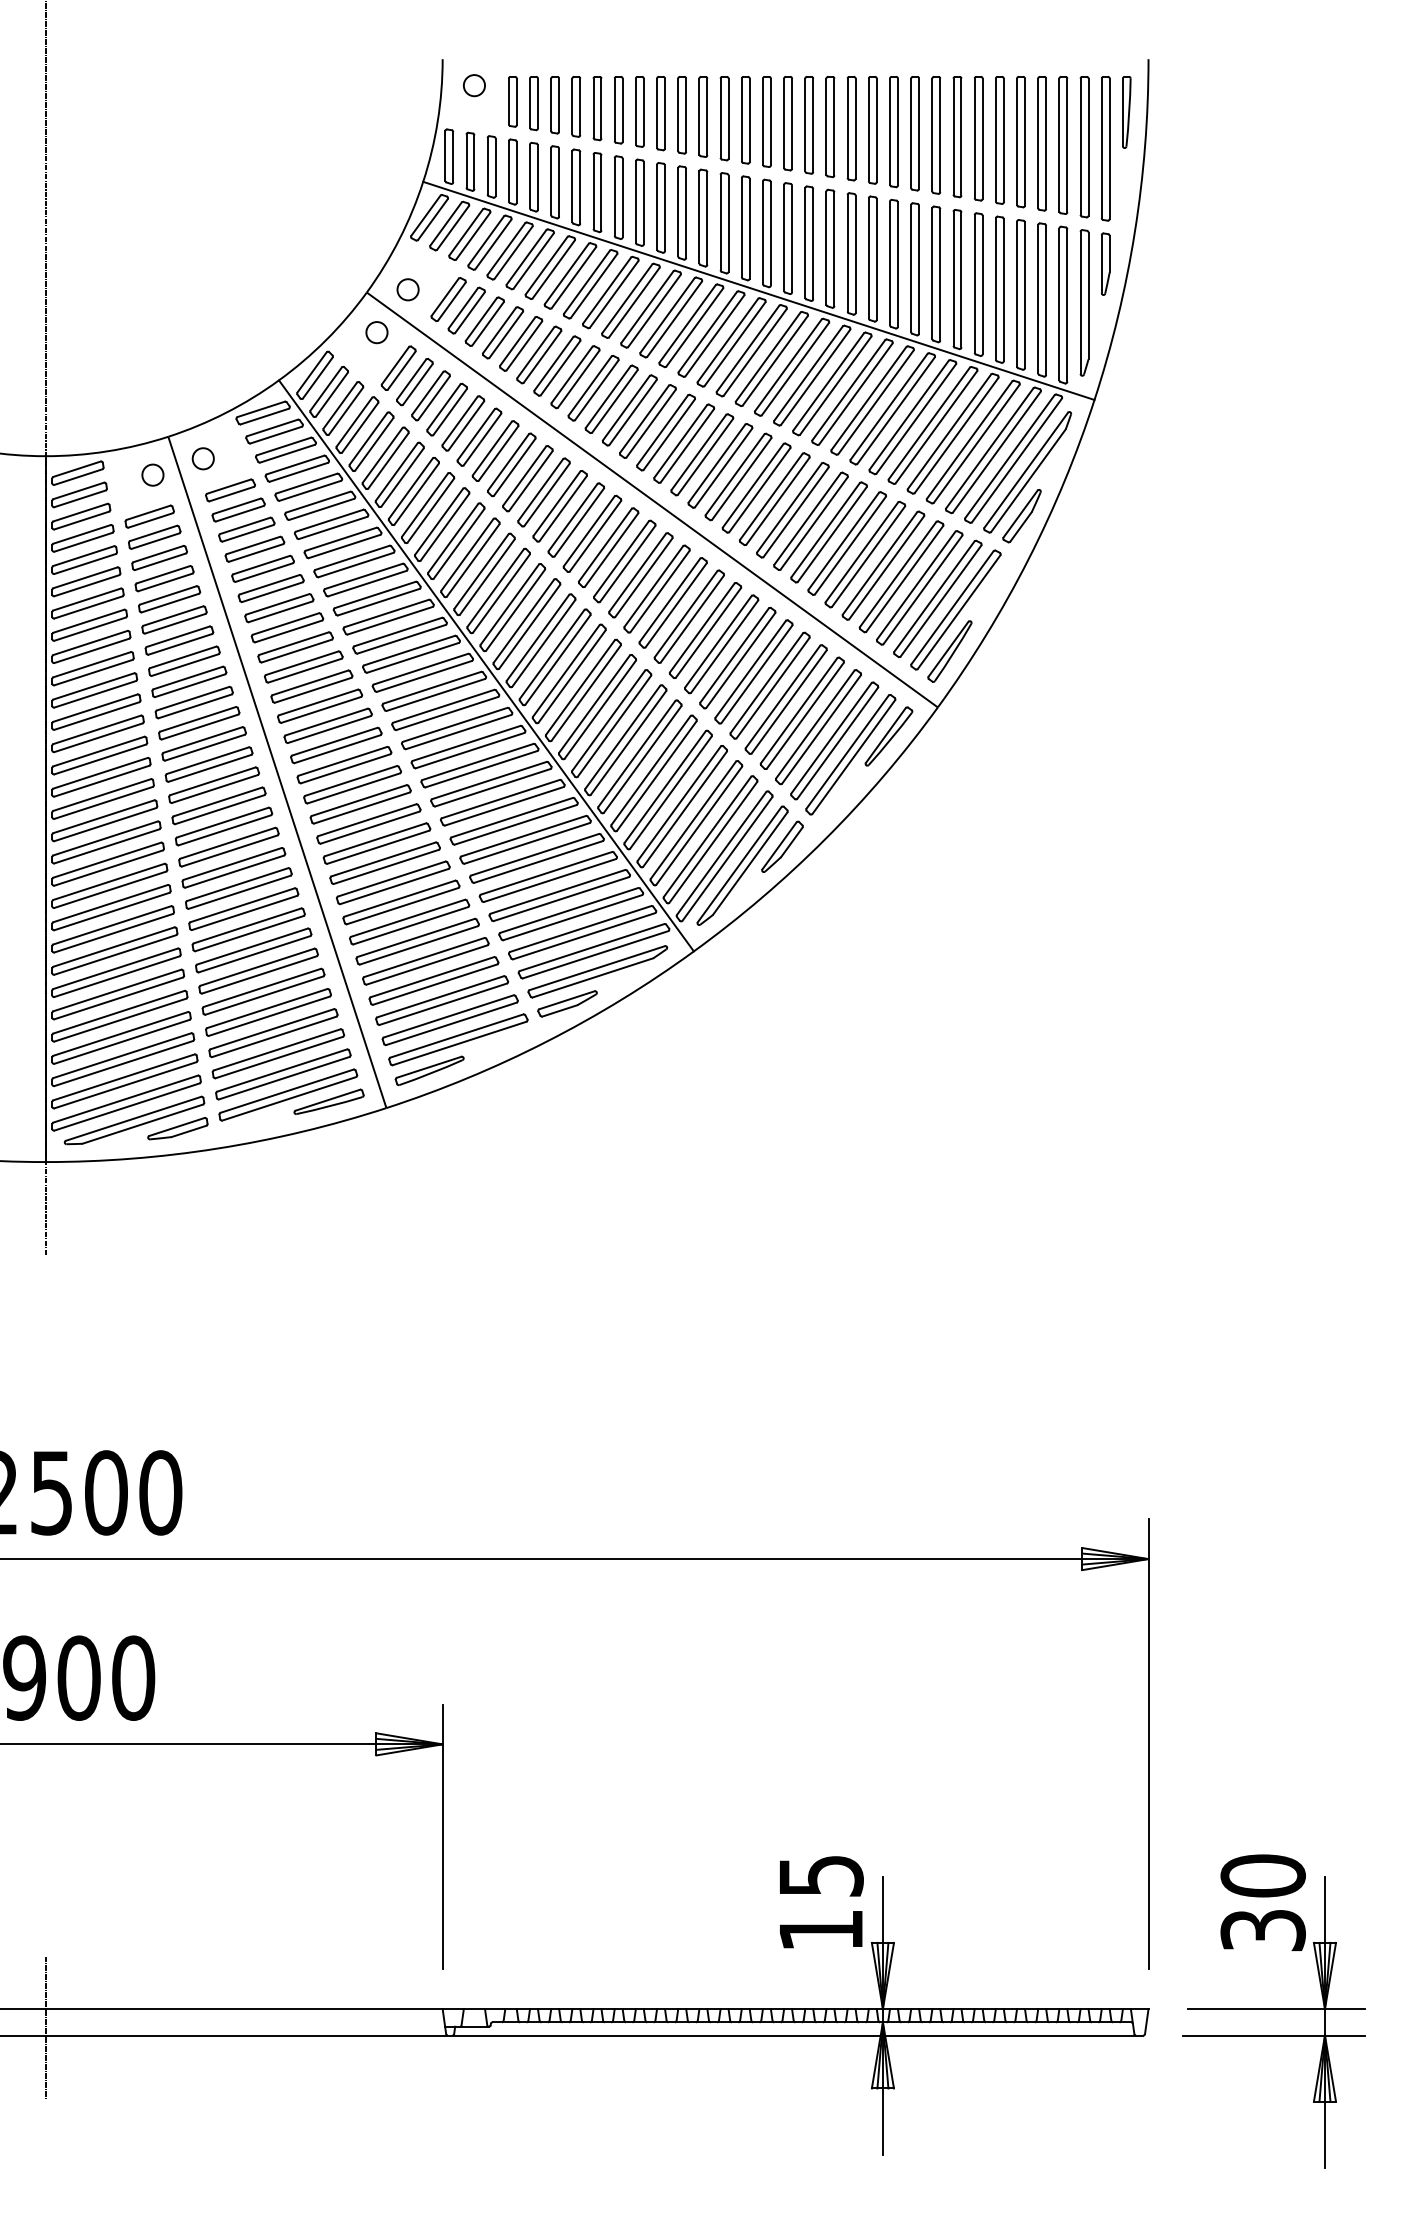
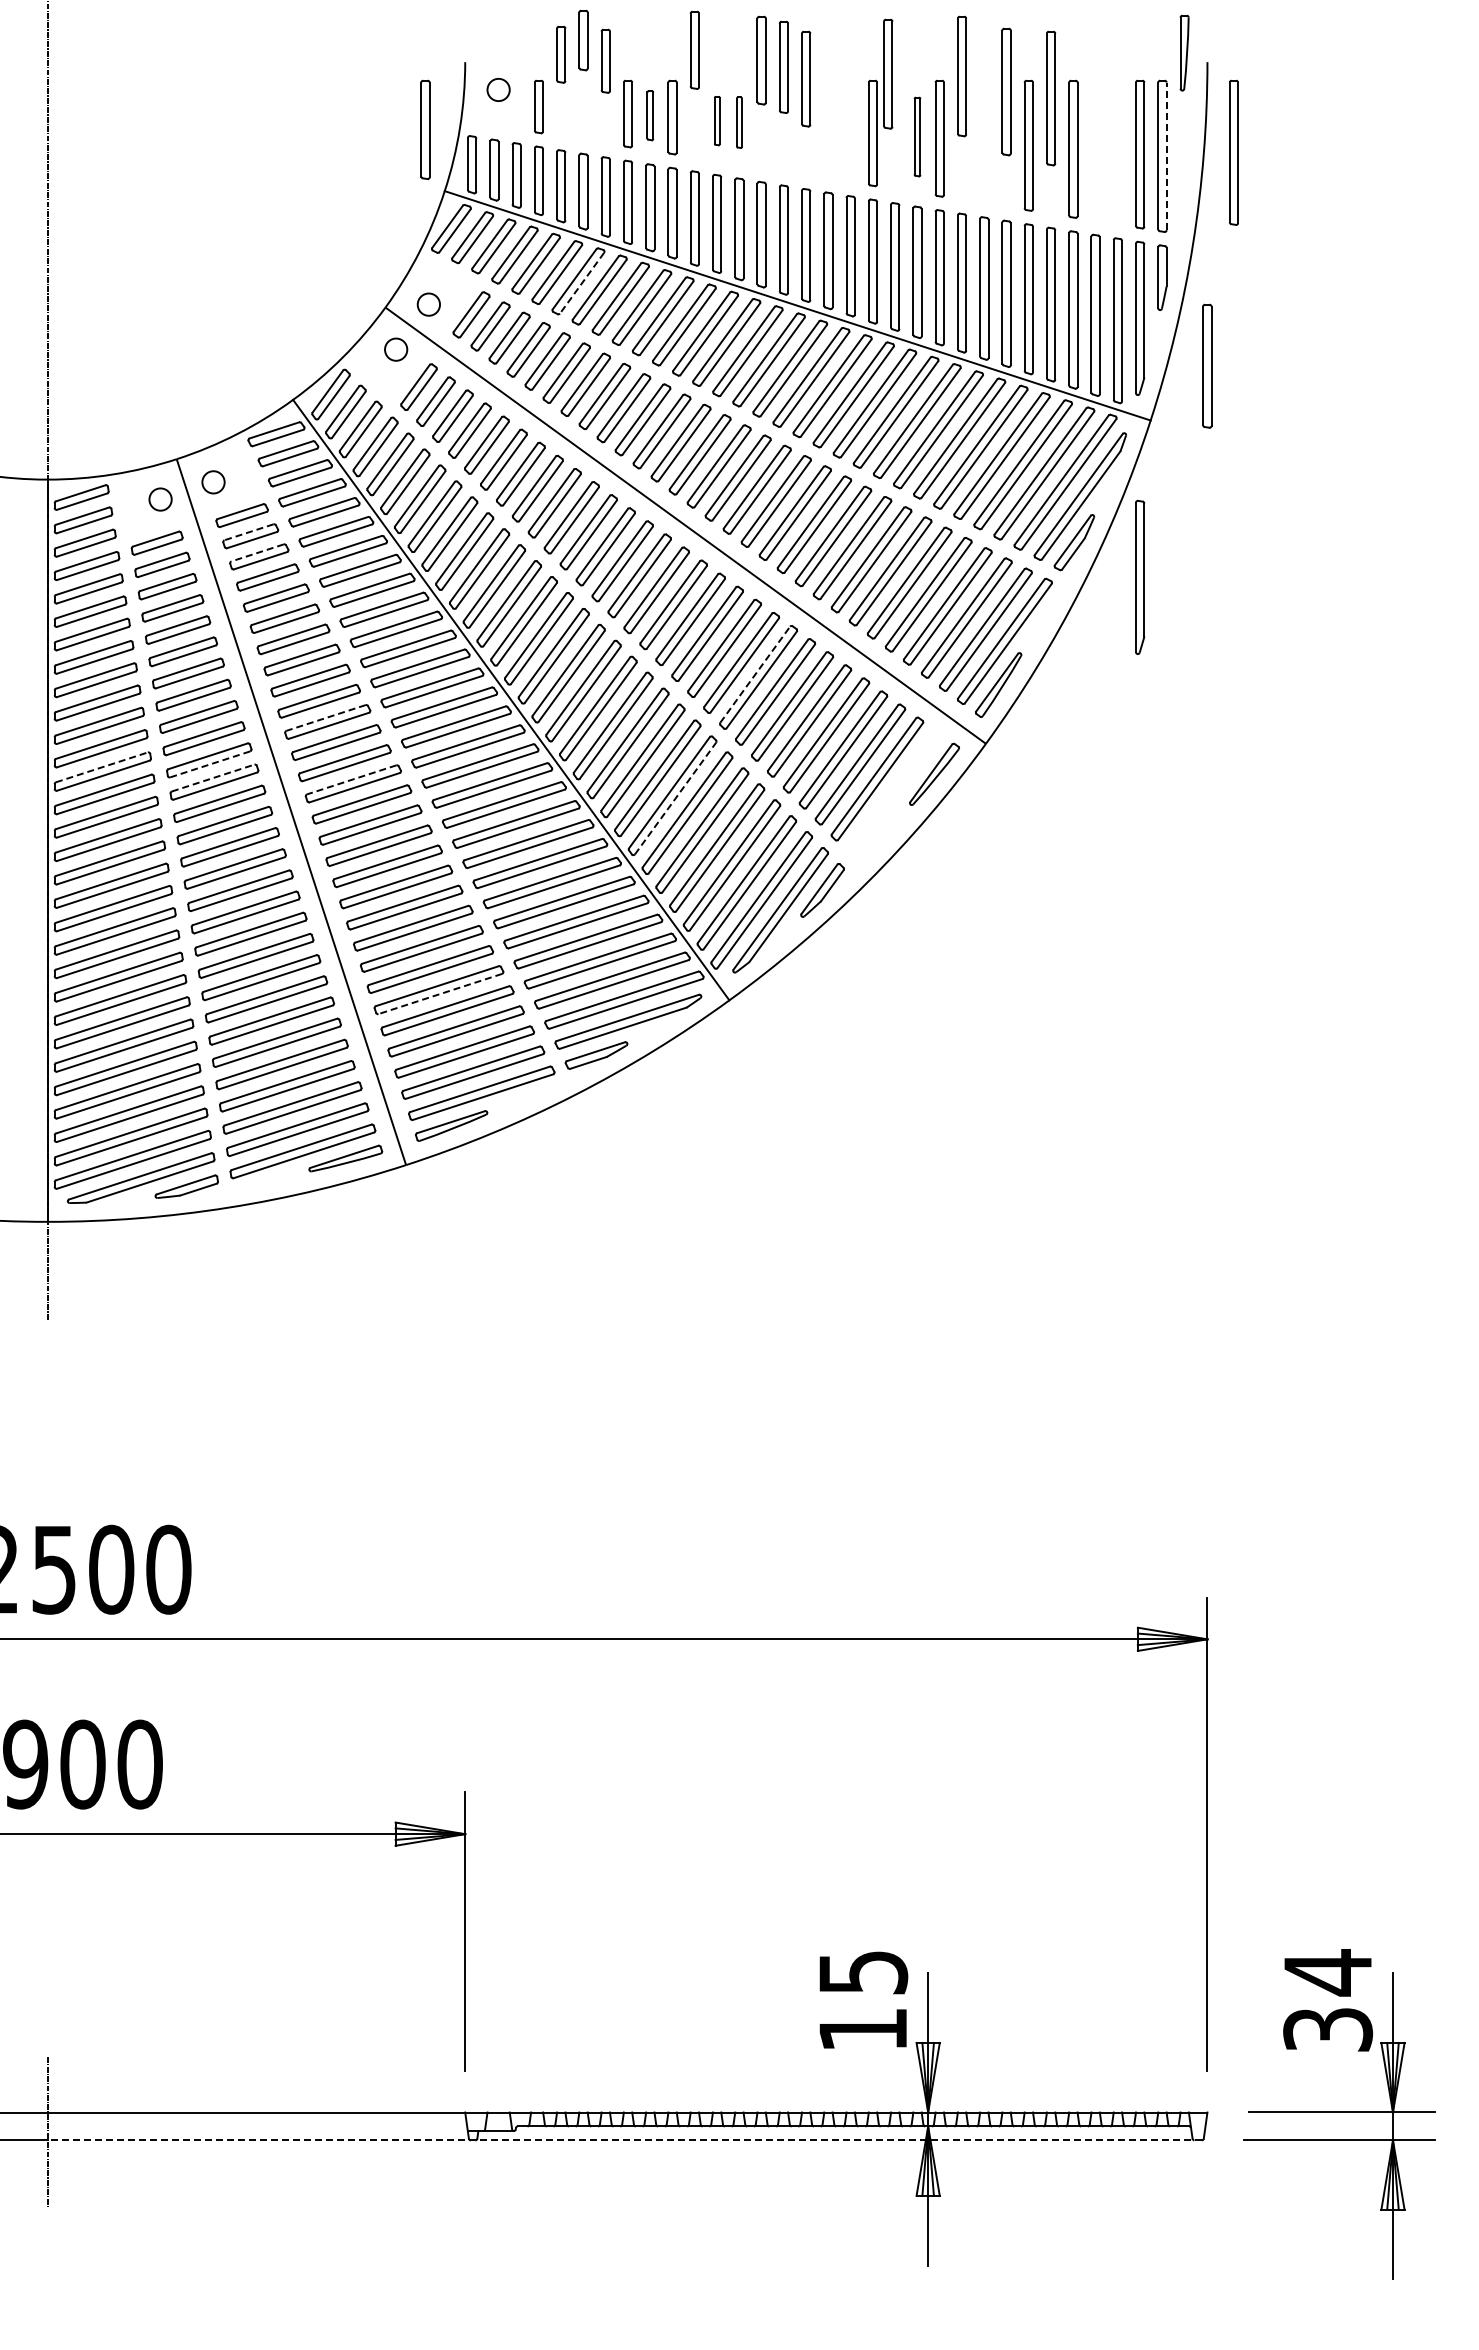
part: (534, 103) -> (561, 54), moved
part: (555, 105) -> (583, 40), moved
part: (576, 106) -> (605, 60), moved
part: (618, 109) -> (650, 115), size x0.7
part: (1126, 111) -> (1184, 52), moved
part: (660, 112) -> (694, 49), moved
part: (682, 114) -> (717, 120), size x0.6
part: (703, 116) -> (739, 122), size x0.6
part: (724, 118) -> (761, 60), moved
part: (745, 119) -> (783, 66), moved
part: (767, 121) -> (806, 78), moved
part: (788, 123) -> (425, 129), moved
part: (809, 125) -> (850, 131), removed
part: (851, 127) -> (888, 73), moved
part: (872, 129) -> (917, 136), size x0.7
part: (914, 133) -> (961, 76), moved
part: (936, 134) -> (1207, 365), moved
part: (957, 136) -> (1006, 91), moved
part: (999, 140) -> (1050, 98), moved
part: (1042, 143) -> (1095, 150), removed
part: (1062, 145) -> (1233, 152), moved
line: (1109, 148) -> (1166, 156), solid -> dashed
line: (554, 269) -> (582, 283), solid -> dashed
line: (237, 506) -> (249, 532), solid -> dashed
line: (245, 525) -> (257, 552), solid -> dashed
part: (1084, 548) -> (1140, 576), added
line: (718, 641) -> (755, 674), solid -> dashed
line: (310, 682) -> (326, 717), solid -> dashed
line: (200, 727) -> (210, 764), solid -> dashed
line: (97, 729) -> (102, 767), solid -> dashed
line: (203, 739) -> (213, 777), solid -> dashed
line: (334, 741) -> (351, 779), solid -> dashed
part: (850, 754) -> (894, 793), removed
line: (642, 759) -> (675, 798), solid -> dashed
line: (419, 945) -> (440, 994), solid -> dashed
text: (1263, 1875) -> (1328, 1972), 30 -> 34
line: (594, 2035) -> (624, 2140), solid -> dashed

